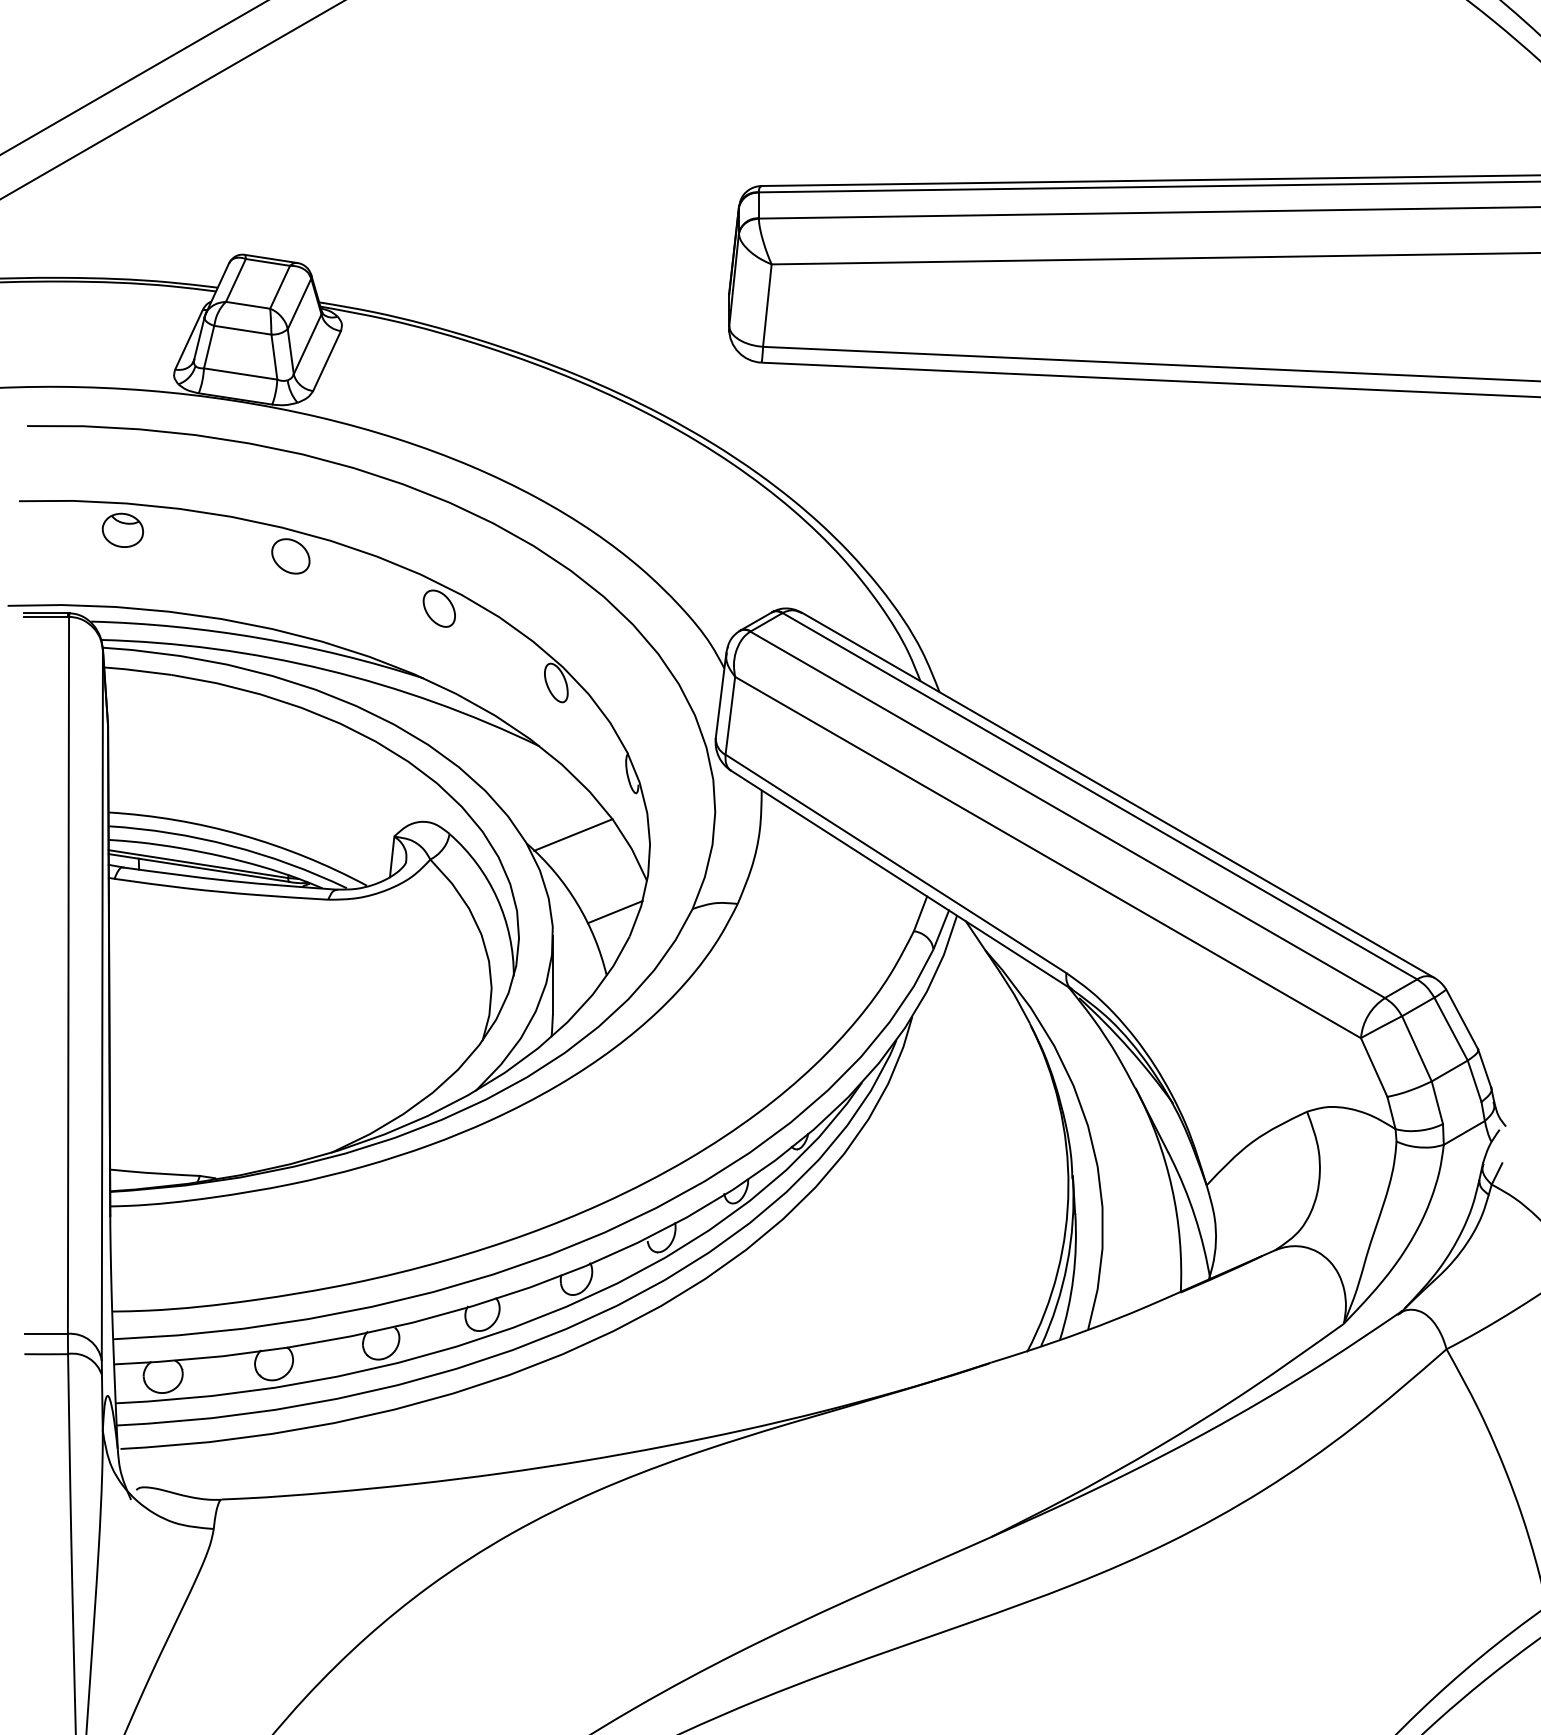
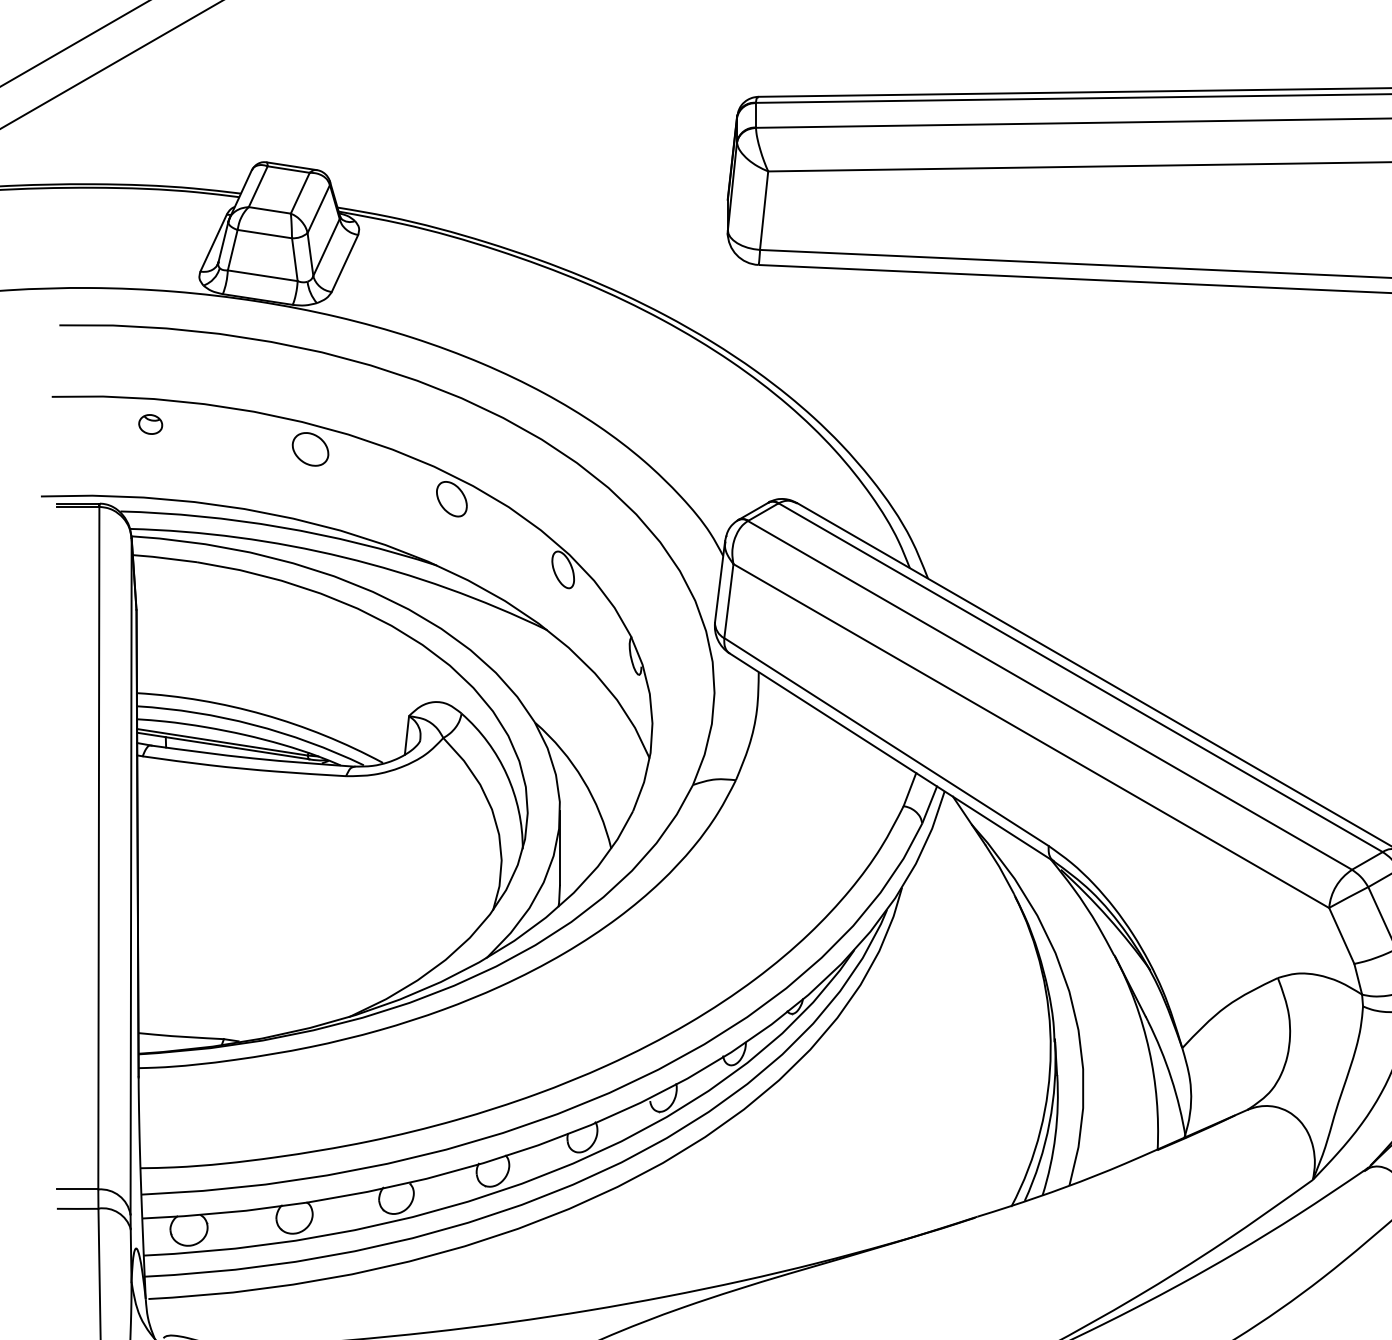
part: (122, 529) -> (150, 423), size x0.6
line: (573, 834) -> (579, 714), removed
line: (614, 912) -> (618, 788), removed

